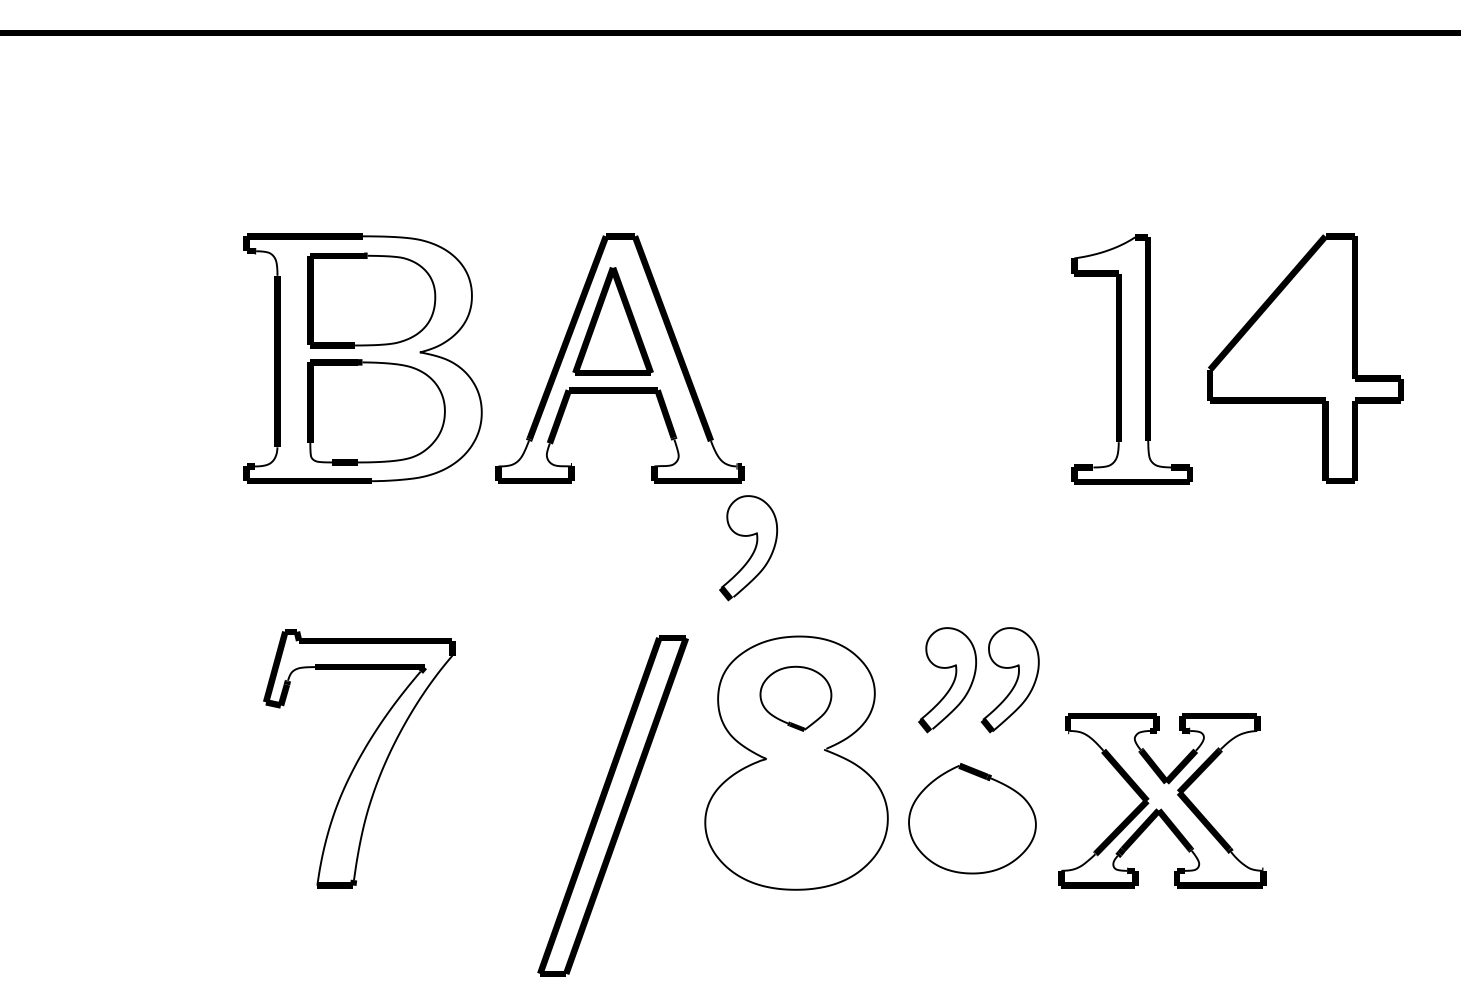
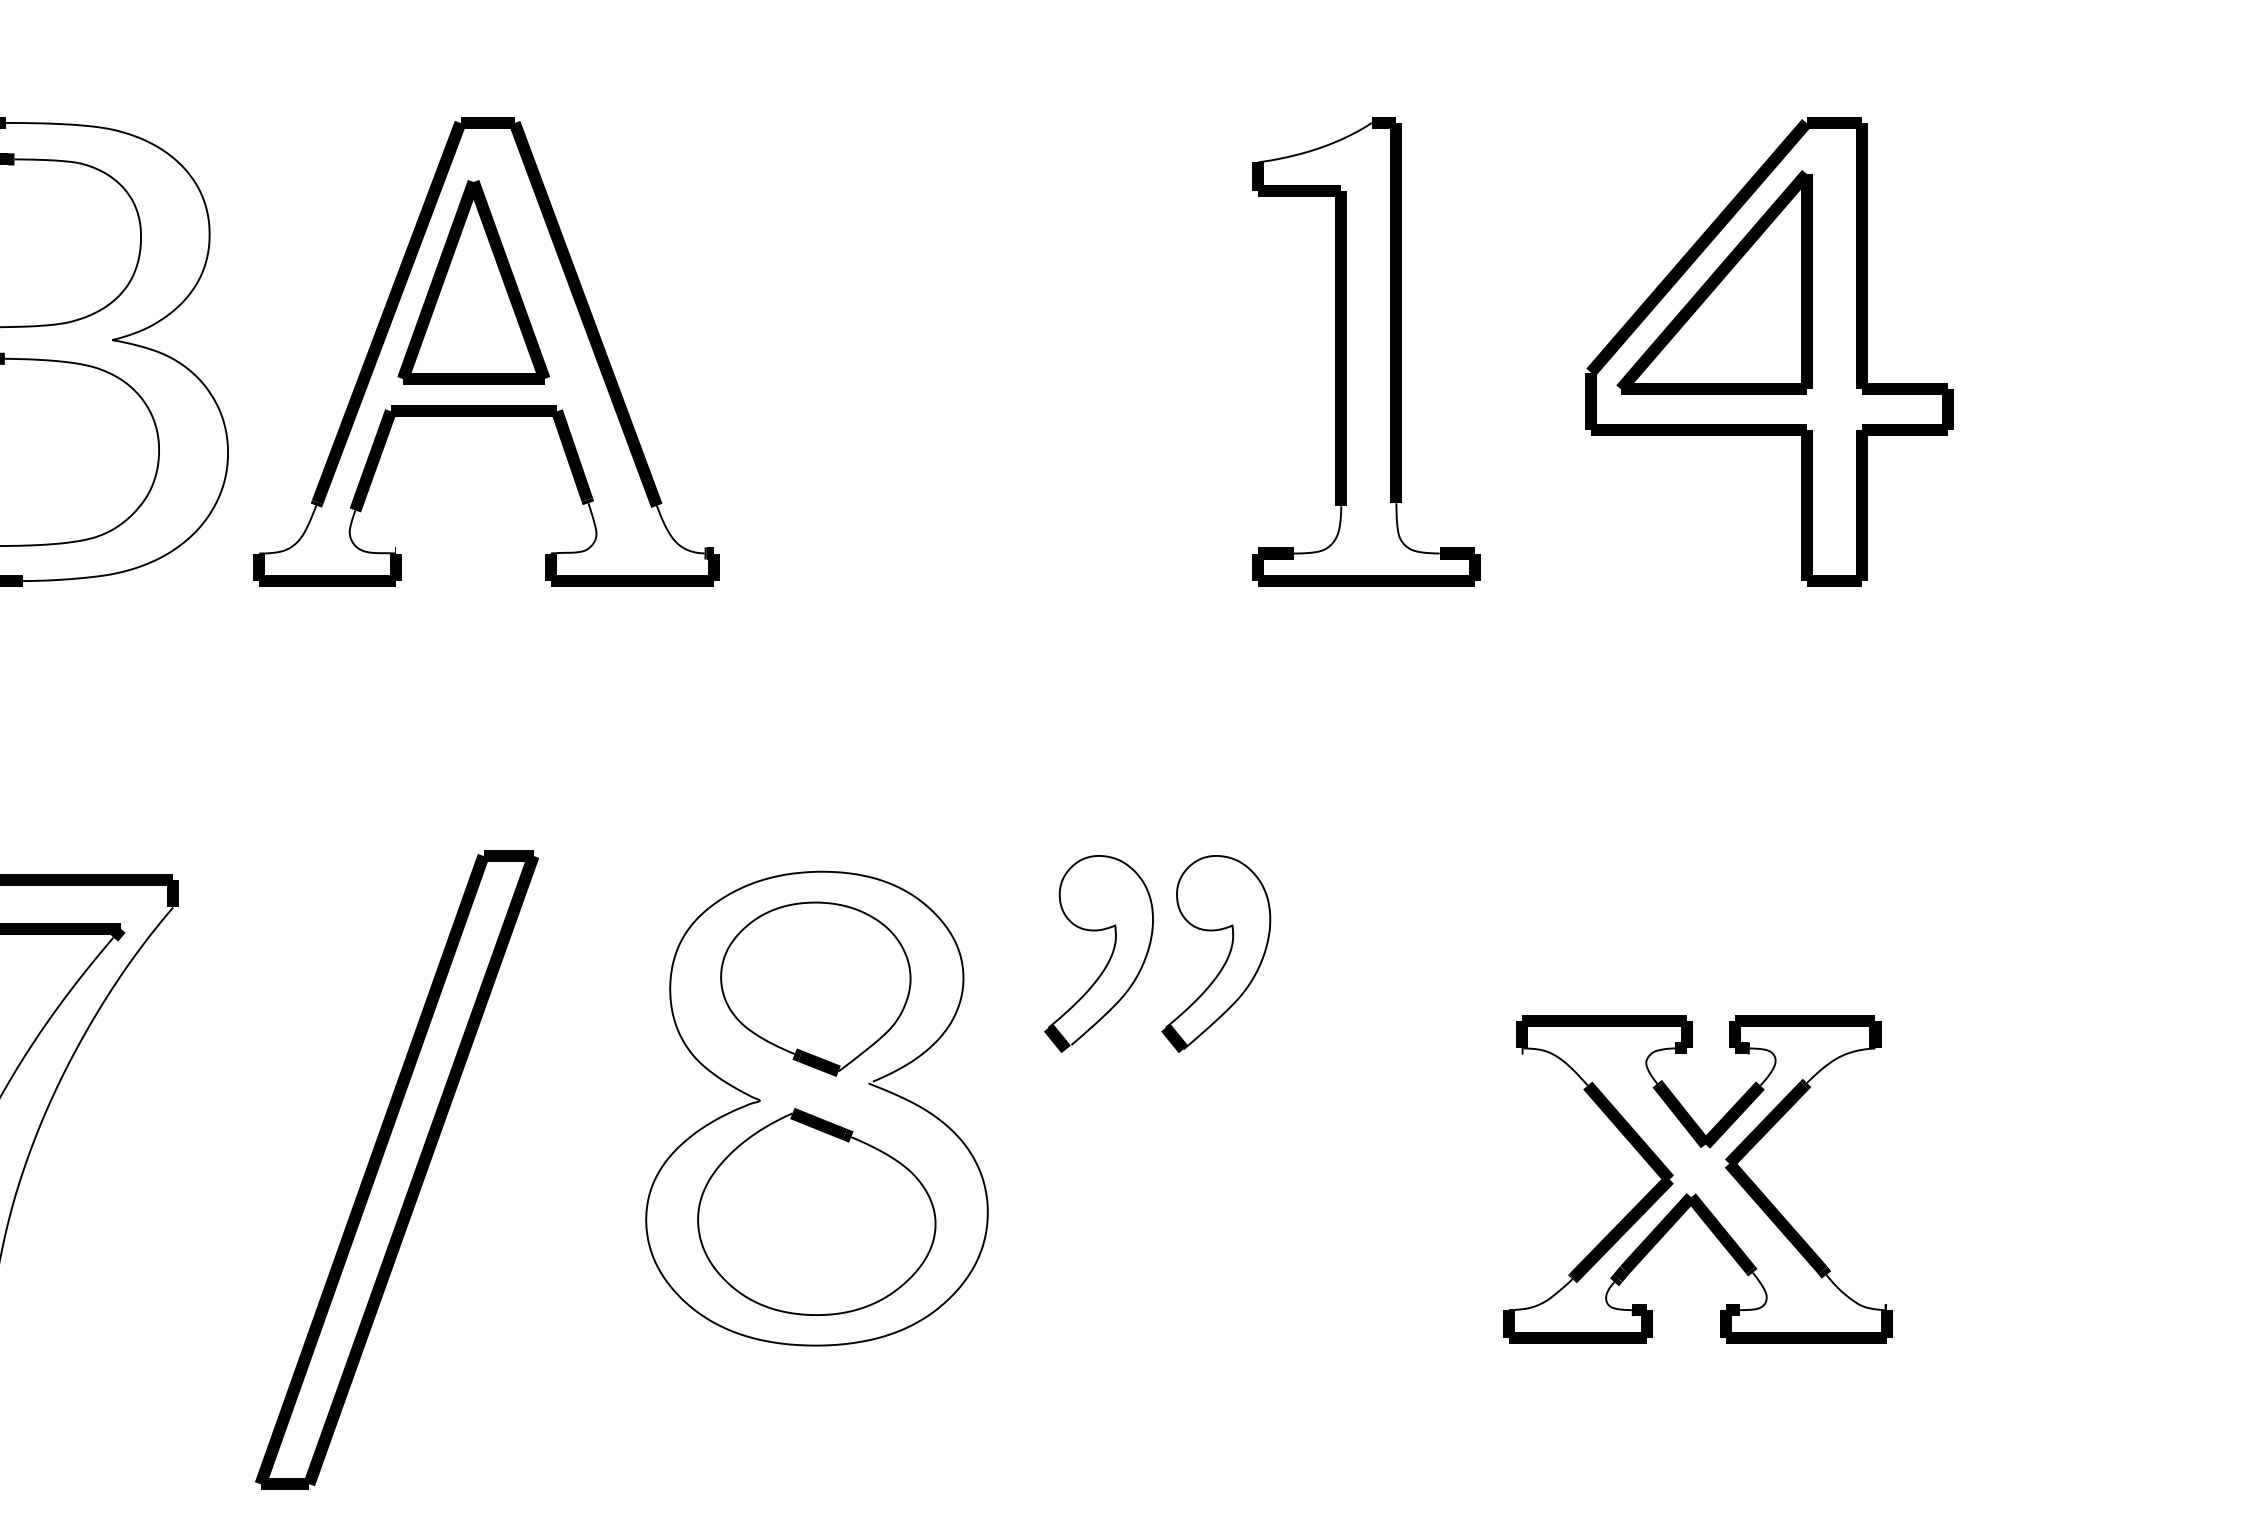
part: (1276, 321) -> (1714, 282), added
part: (1131, 359) -> (1365, 351), moved
part: (748, 548) -> (727, 707), removed
part: (795, 698) -> (815, 987), size x1.43
part: (1162, 800) -> (1698, 1178), moved
part: (612, 805) -> (395, 1169), moved
part: (972, 818) -> (816, 1212), moved

